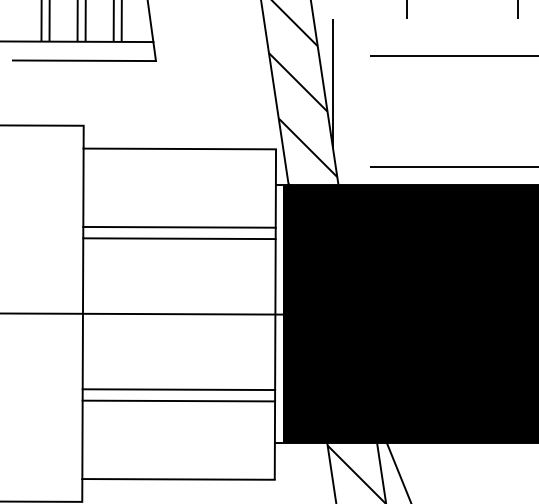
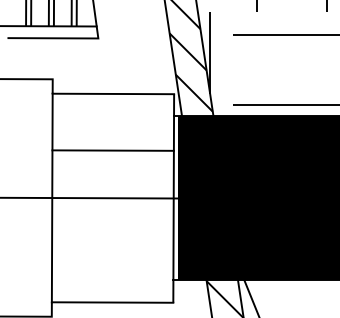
line: (178, 227) -> (112, 143), removed
line: (178, 389) -> (112, 245), removed
line: (178, 400) -> (112, 252), removed

